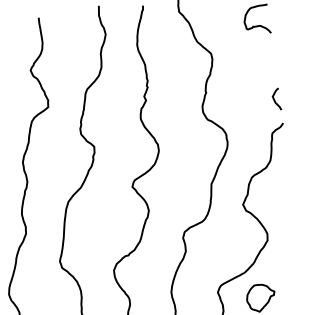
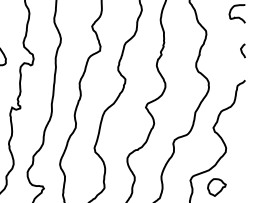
curve: (275, 98) -> (242, 50), moved

